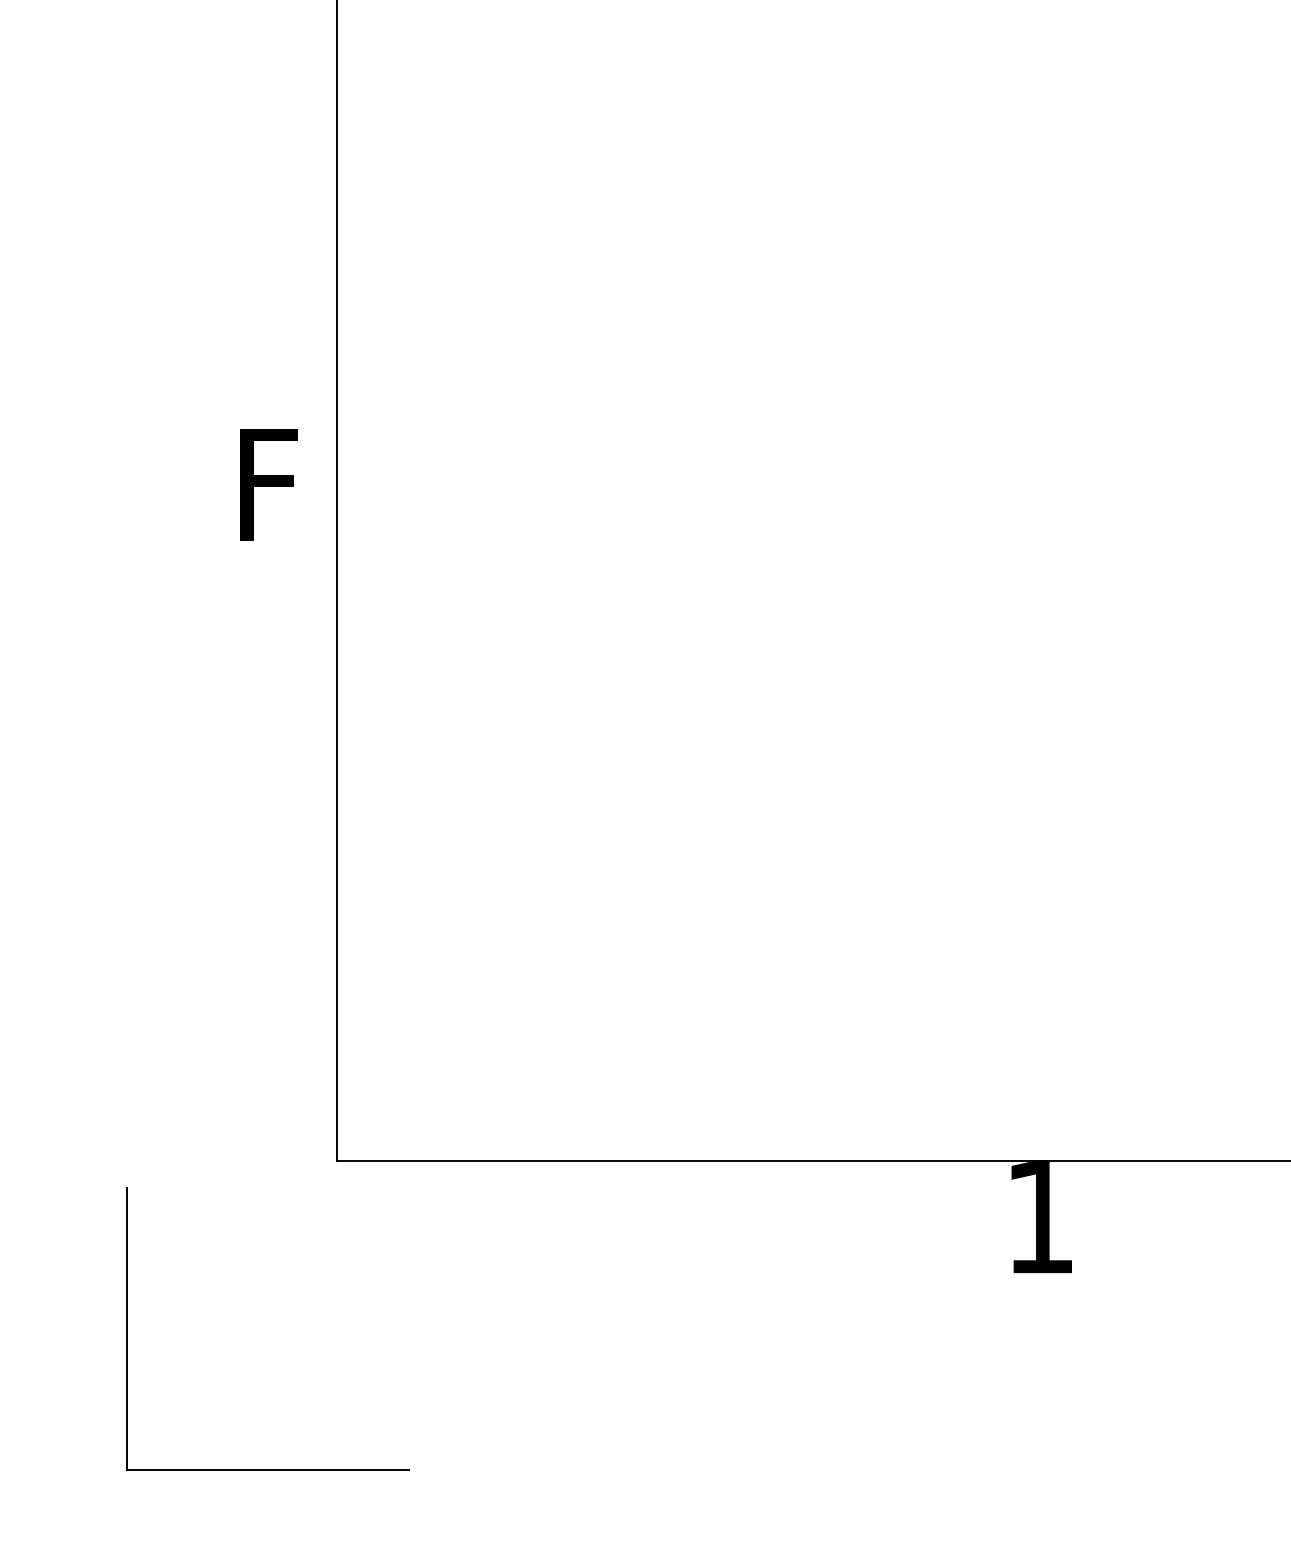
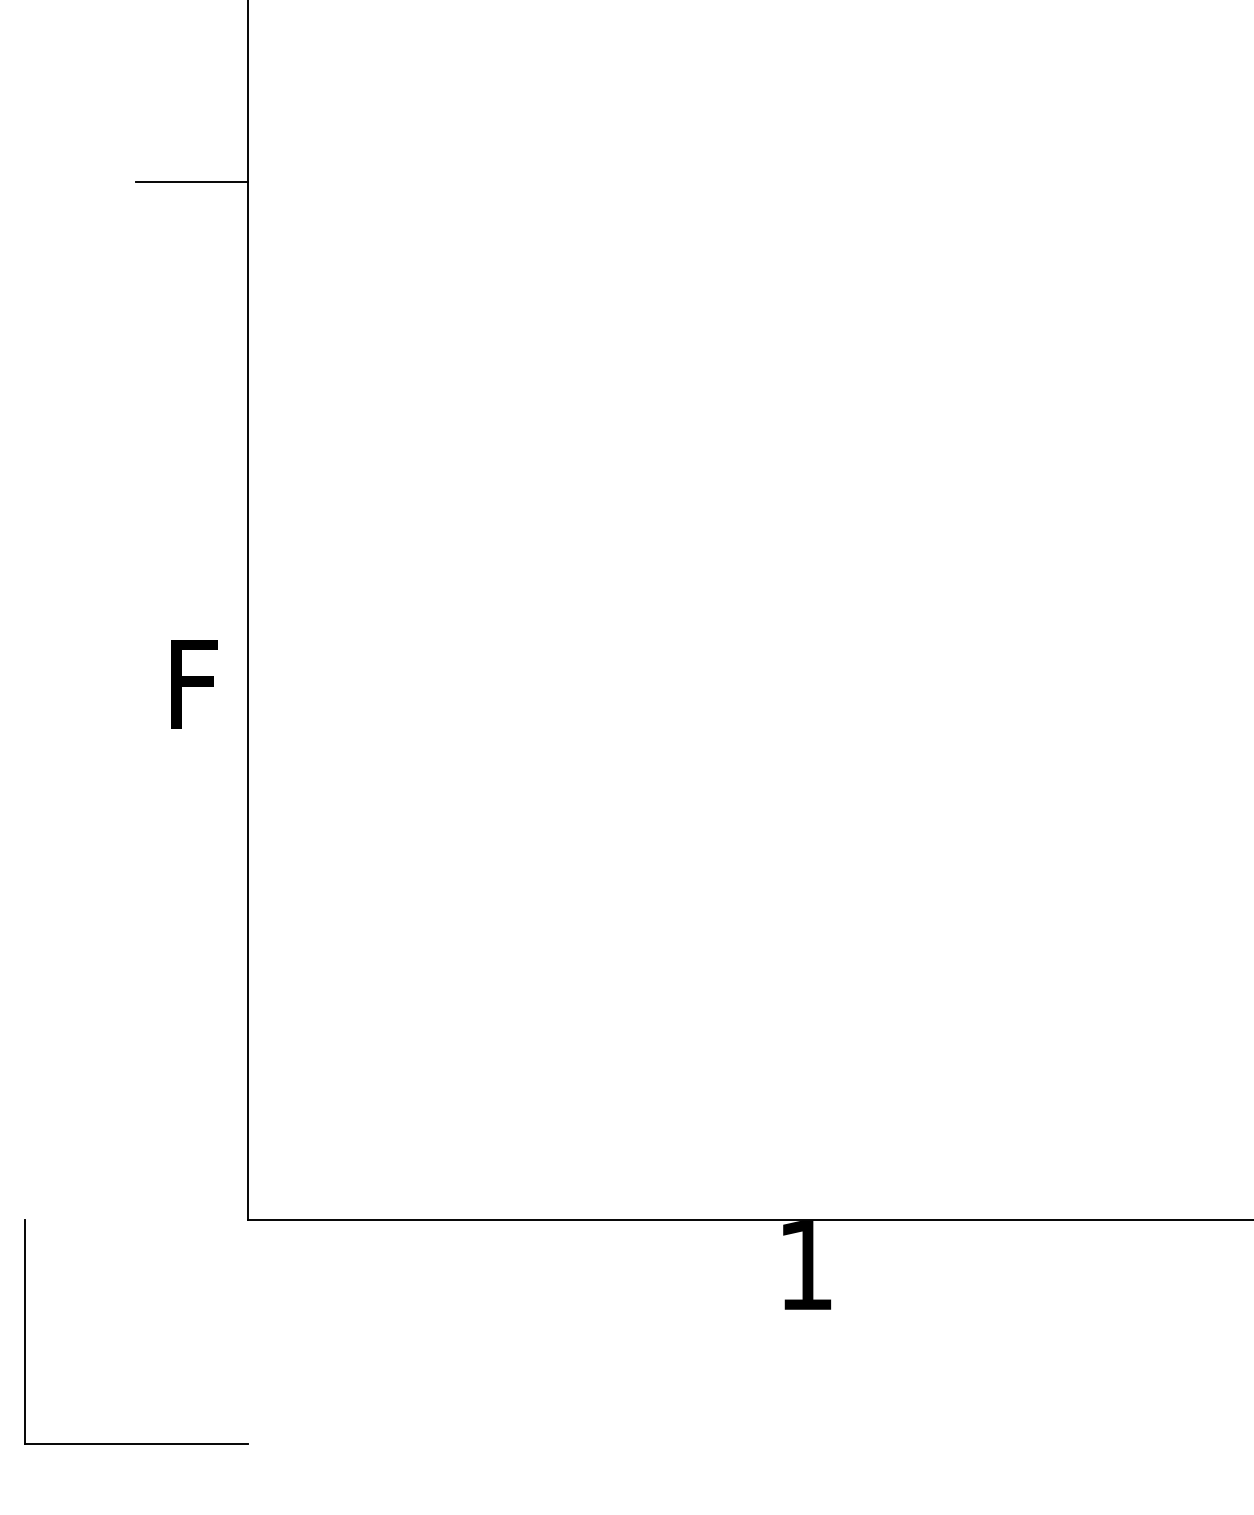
part: (128, 1328) -> (25, 1331), moved

